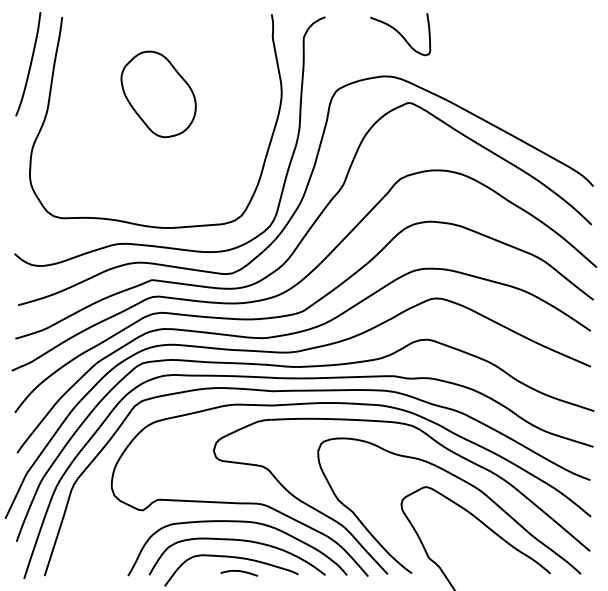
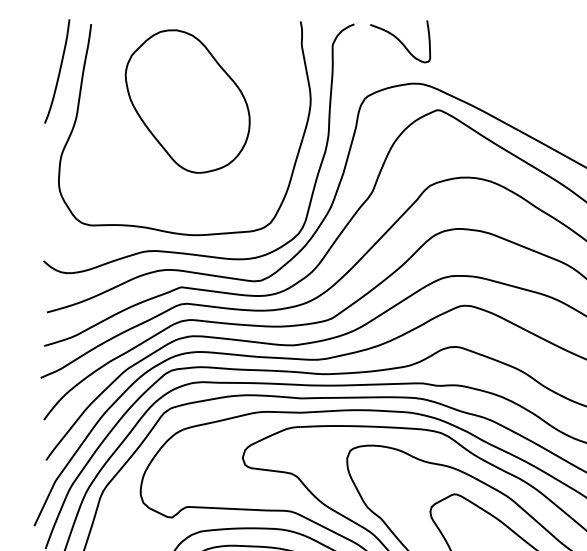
curve: (400, 34) -> (400, 41), moved
part: (158, 94) -> (187, 101), size x1.67

